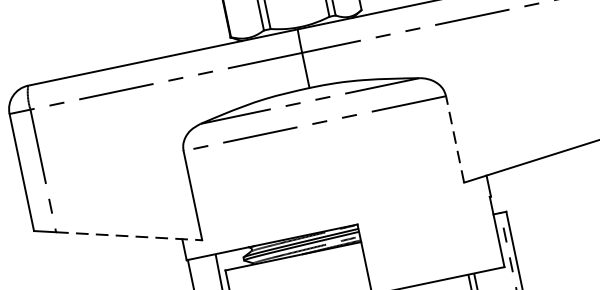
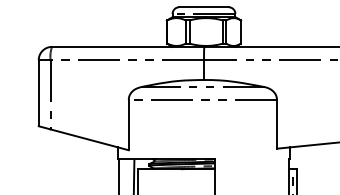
line: (455, 137) -> (277, 123), dashed -> solid
line: (130, 235) -> (90, 139), dashed -> solid

